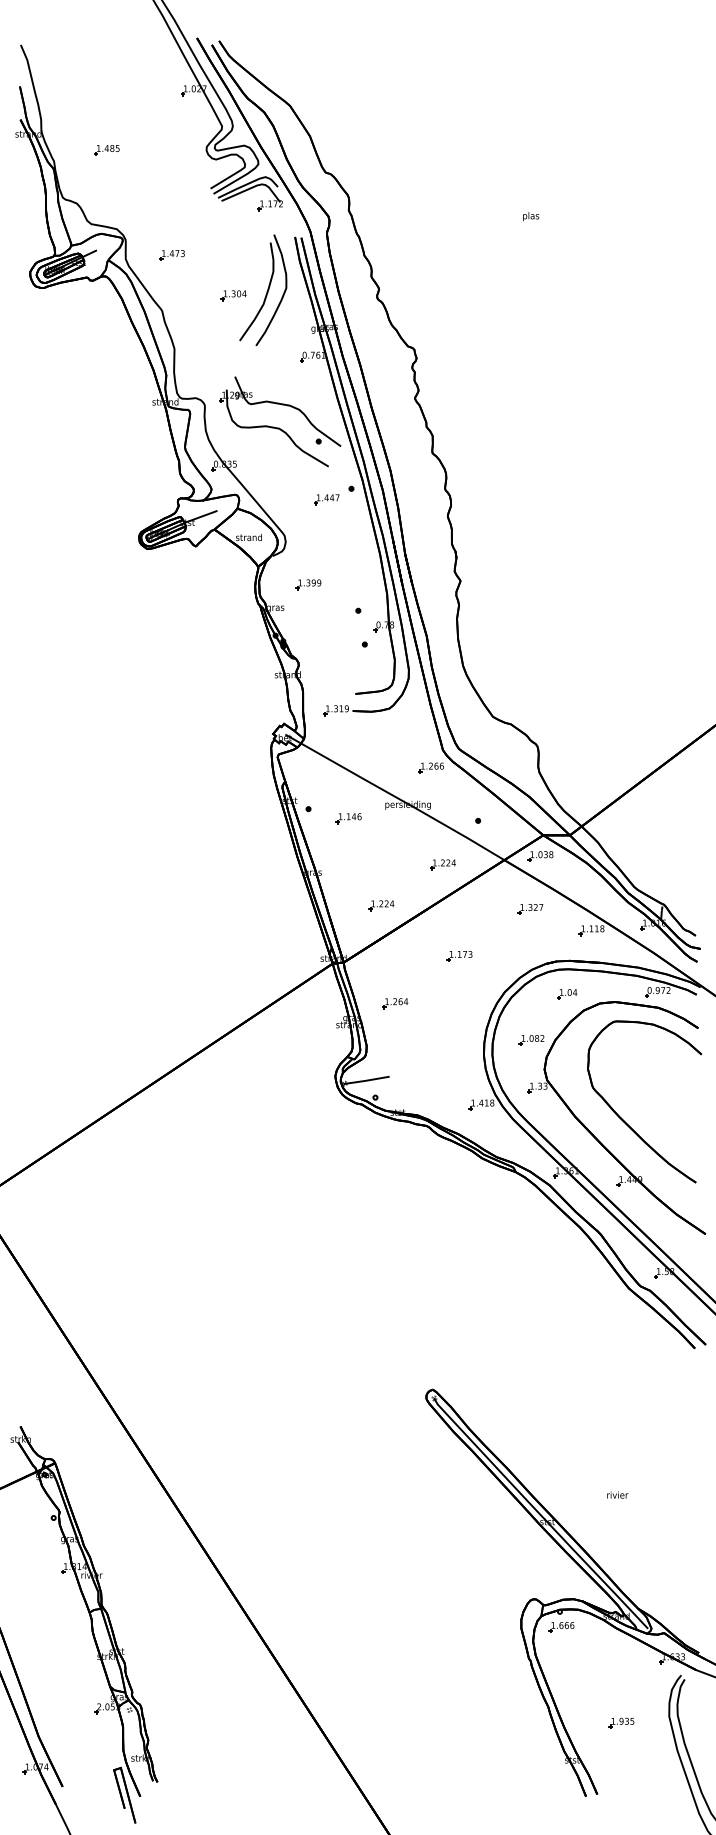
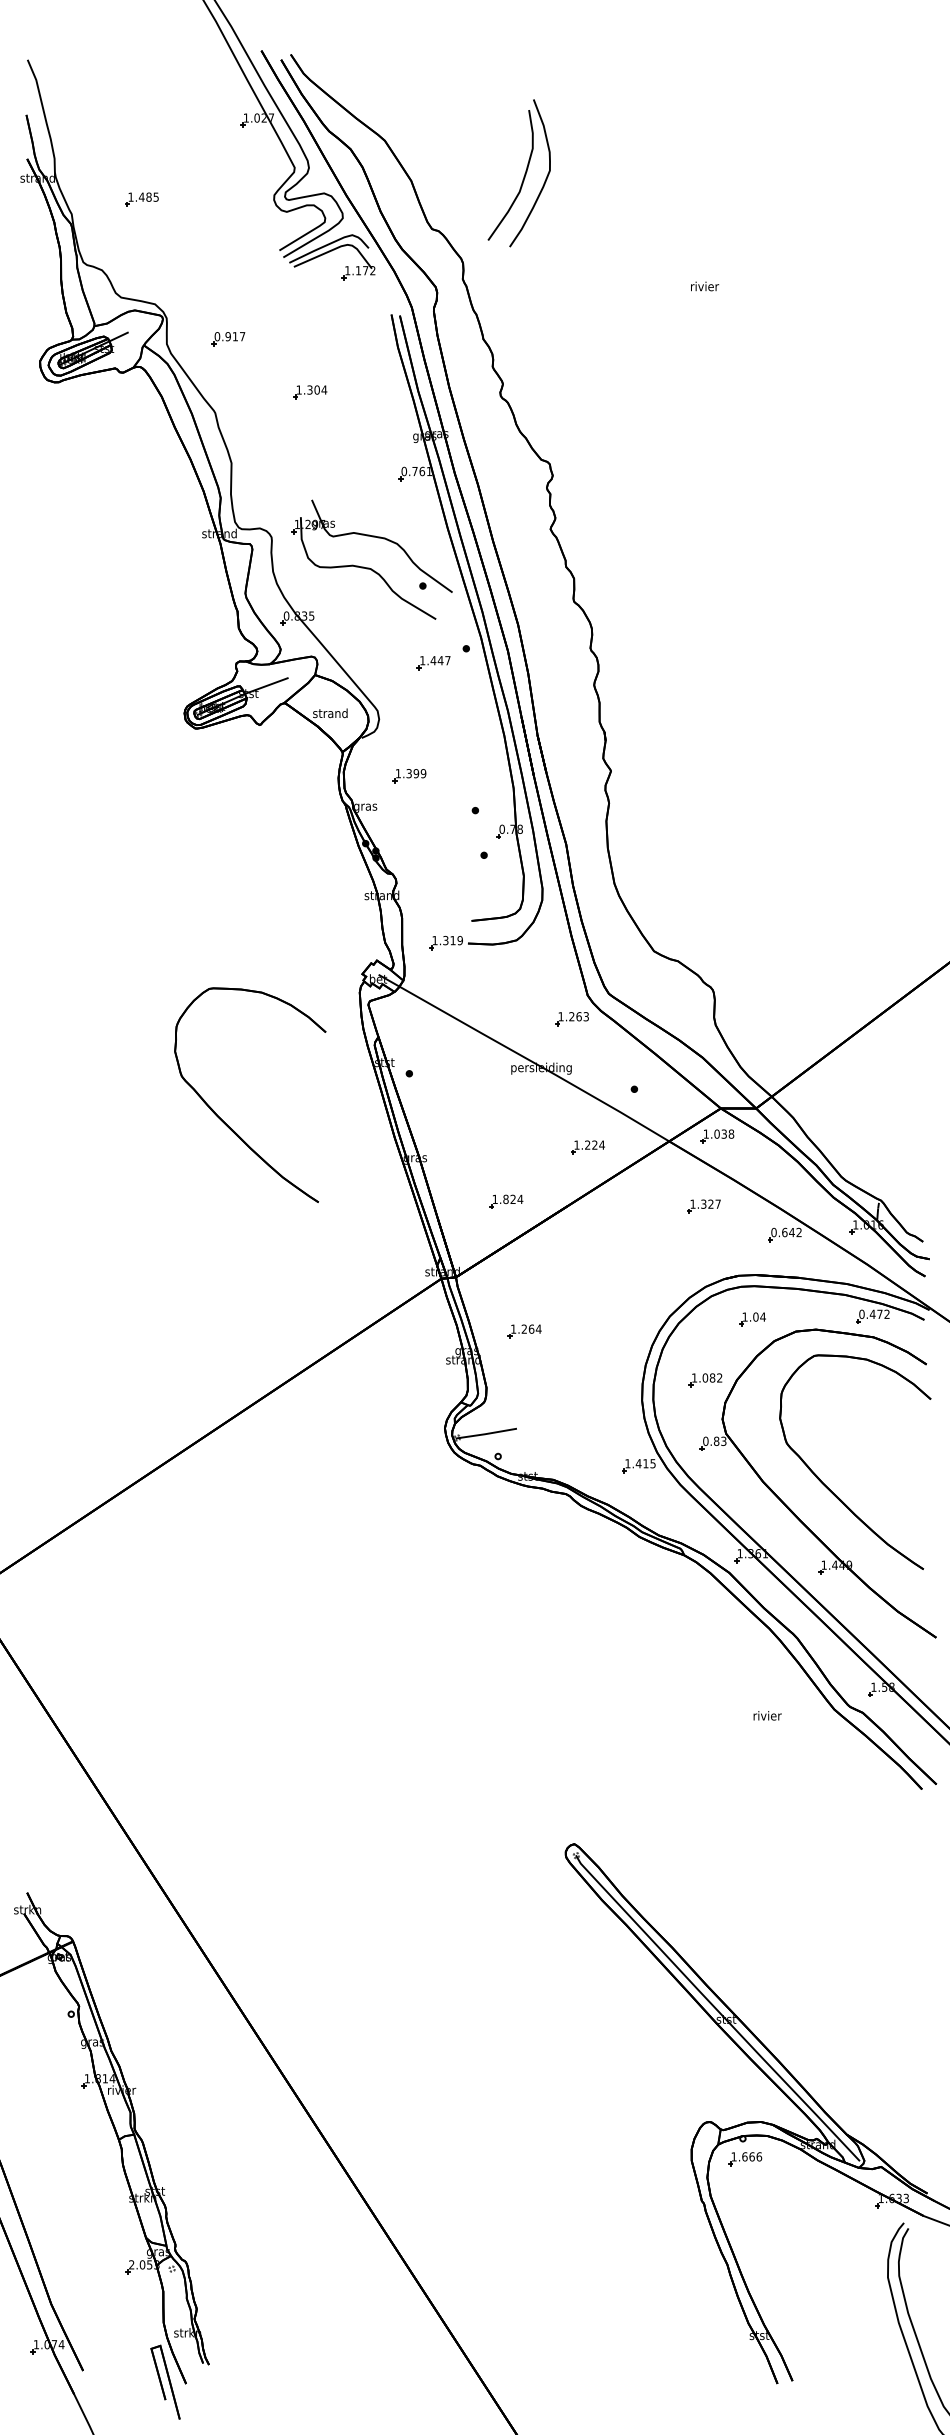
text: (531, 216) -> (705, 287), plas -> rivier
text: (172, 253) -> (229, 336), 1.473 -> 0.917
part: (262, 290) -> (518, 173), moved
text: (442, 766) -> (586, 1016), 1.266 -> 1.263
part: (348, 818) -> (462, 1086), removed
part: (168, 844) -> (223, 1120), added
text: (380, 903) -> (505, 1199), 1.224 -> 1.824
text: (592, 928) -> (786, 1232), 1.118 -> 0.642
part: (459, 955) -> (609, 1268), removed
text: (657, 989) -> (872, 1313), 0.972 -> 0.472
text: (536, 1085) -> (711, 1440), 1.33 -> 0.83
text: (491, 1102) -> (652, 1463), 1.418 -> 1.415
text: (617, 1494) -> (767, 1715), moved
part: (621, 1723) -> (824, 2286), removed

